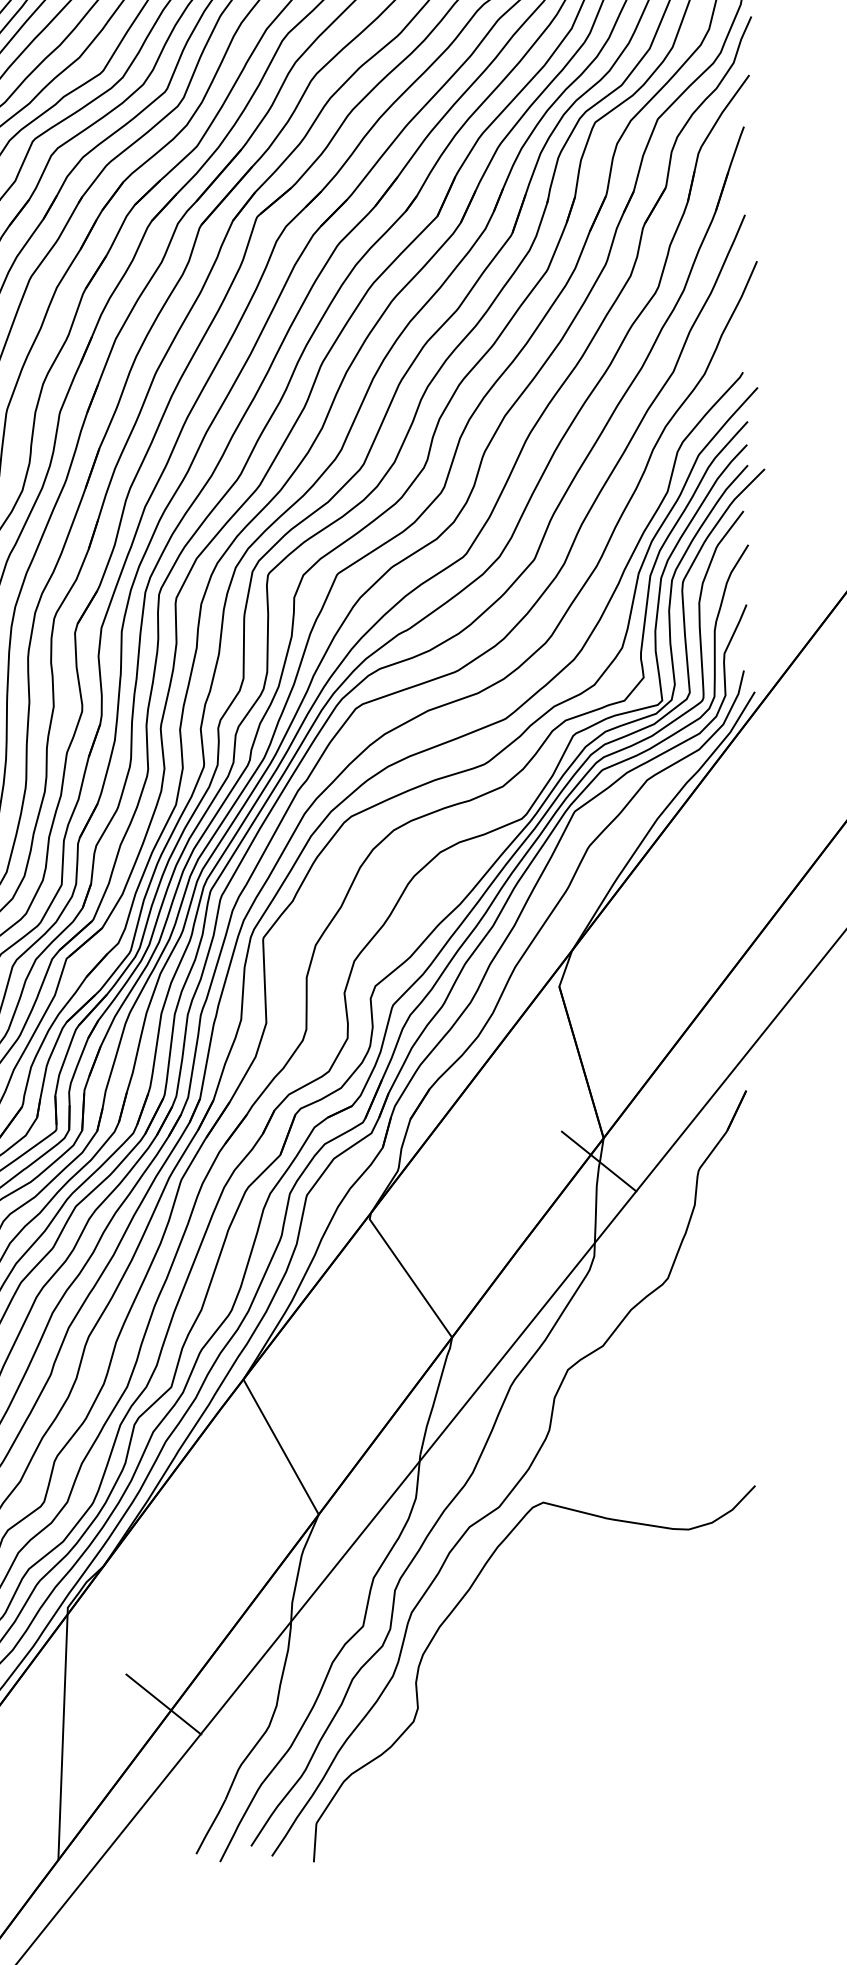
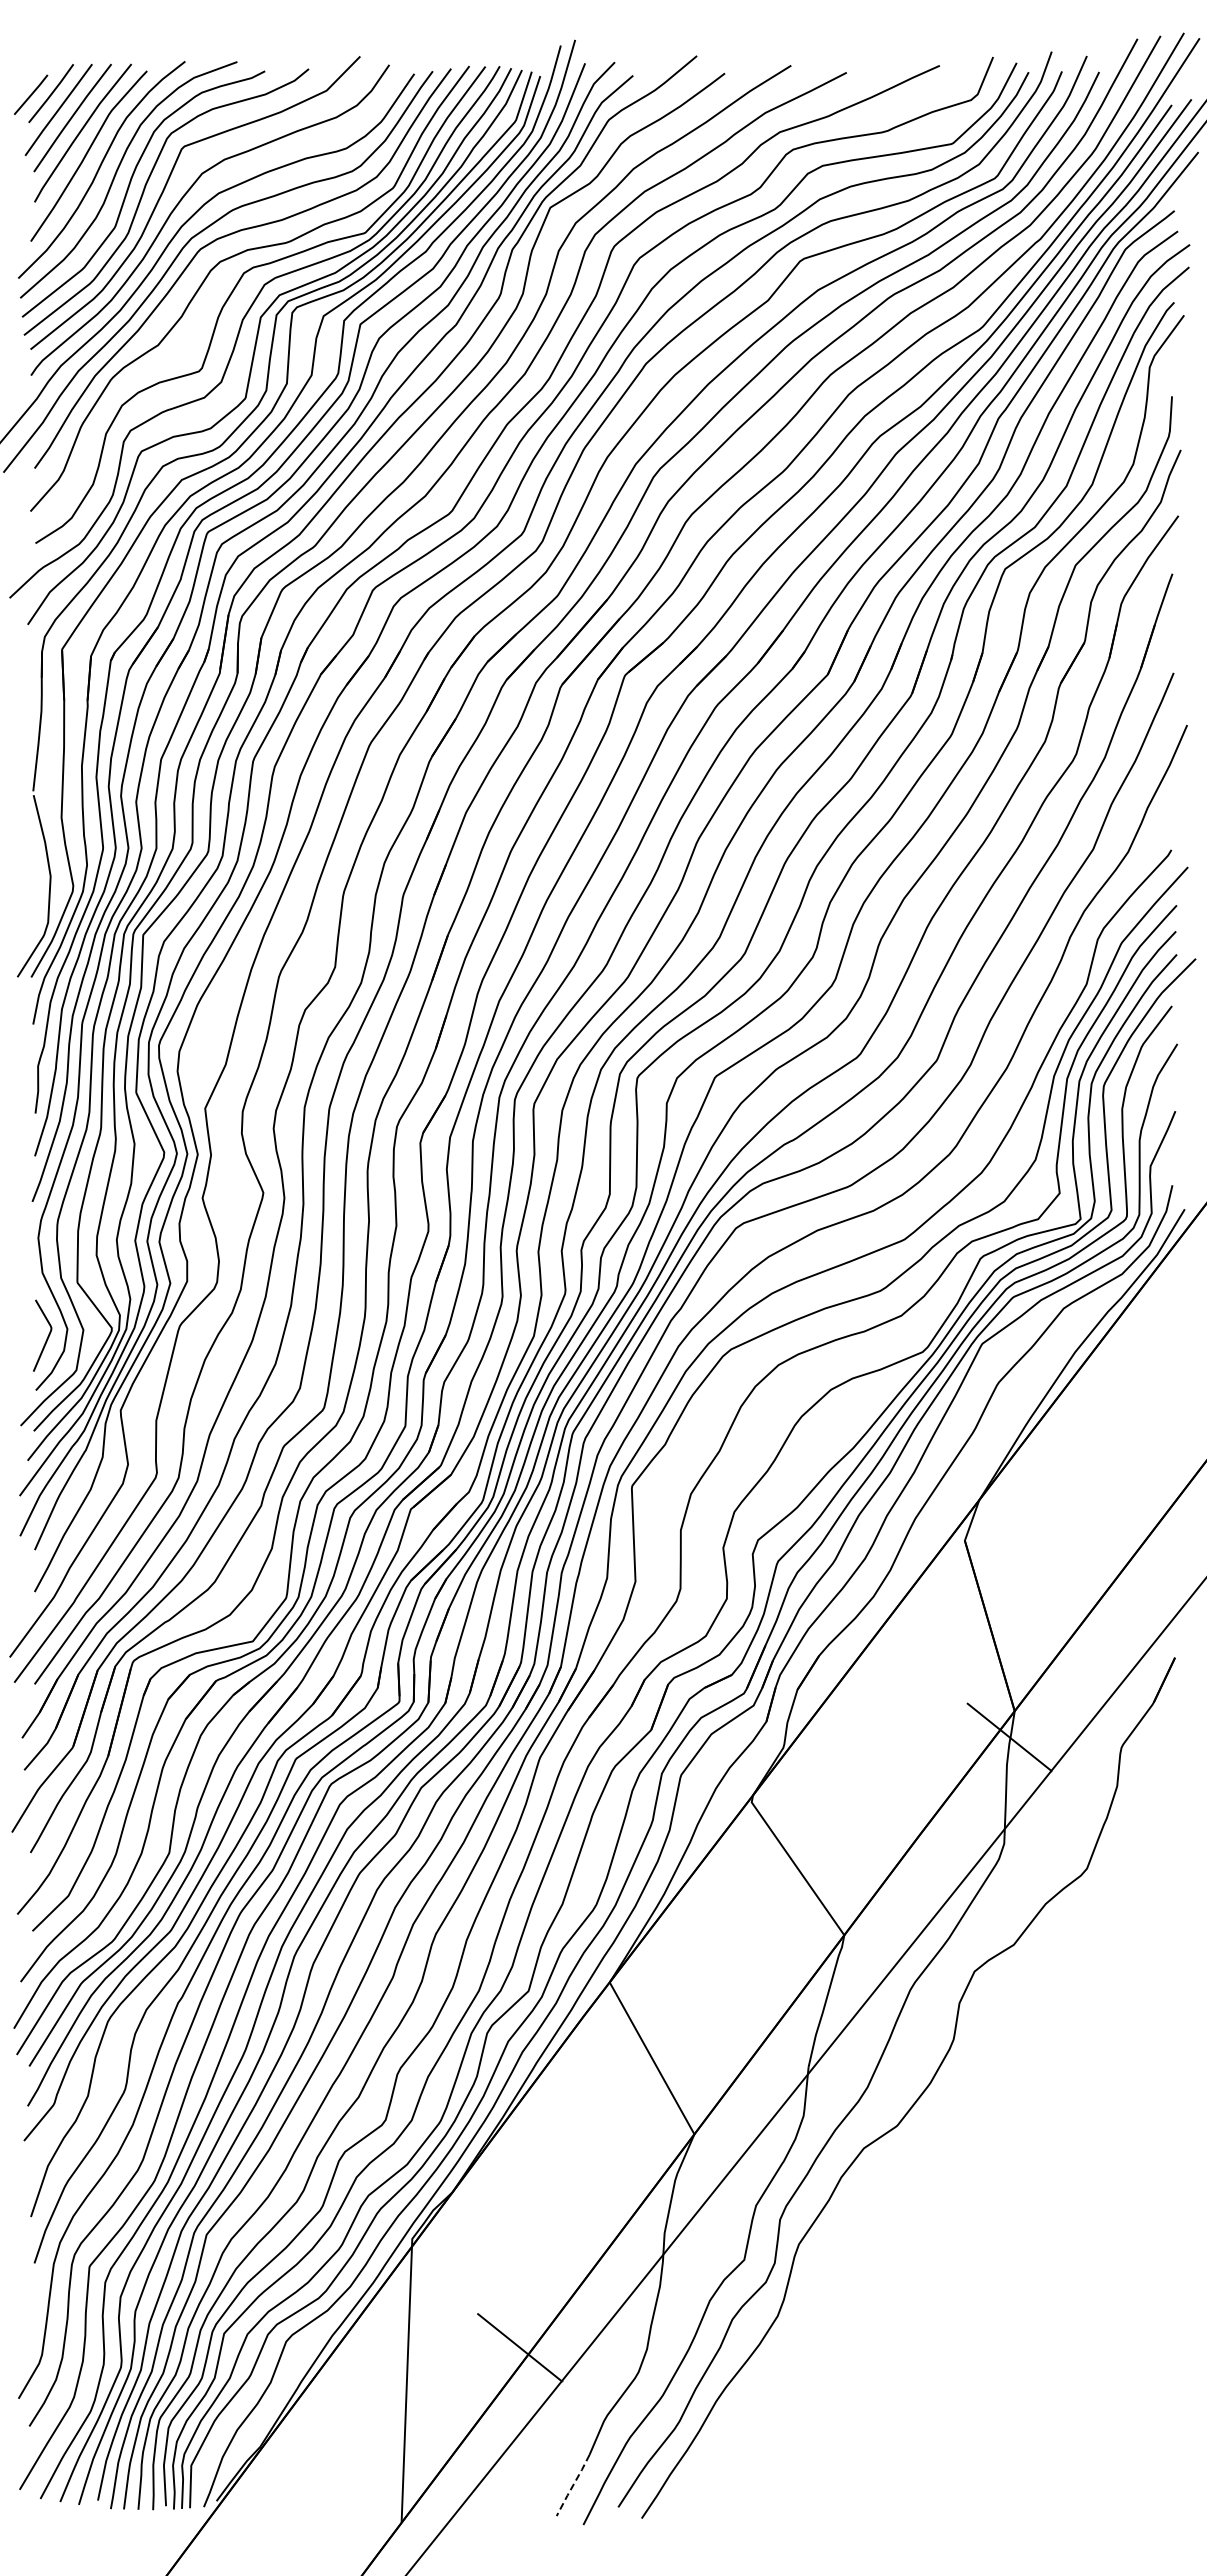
curve: (454, 1610) -> (846, 2242), removed
line: (210, 1827) -> (572, 2486), solid -> dashed

